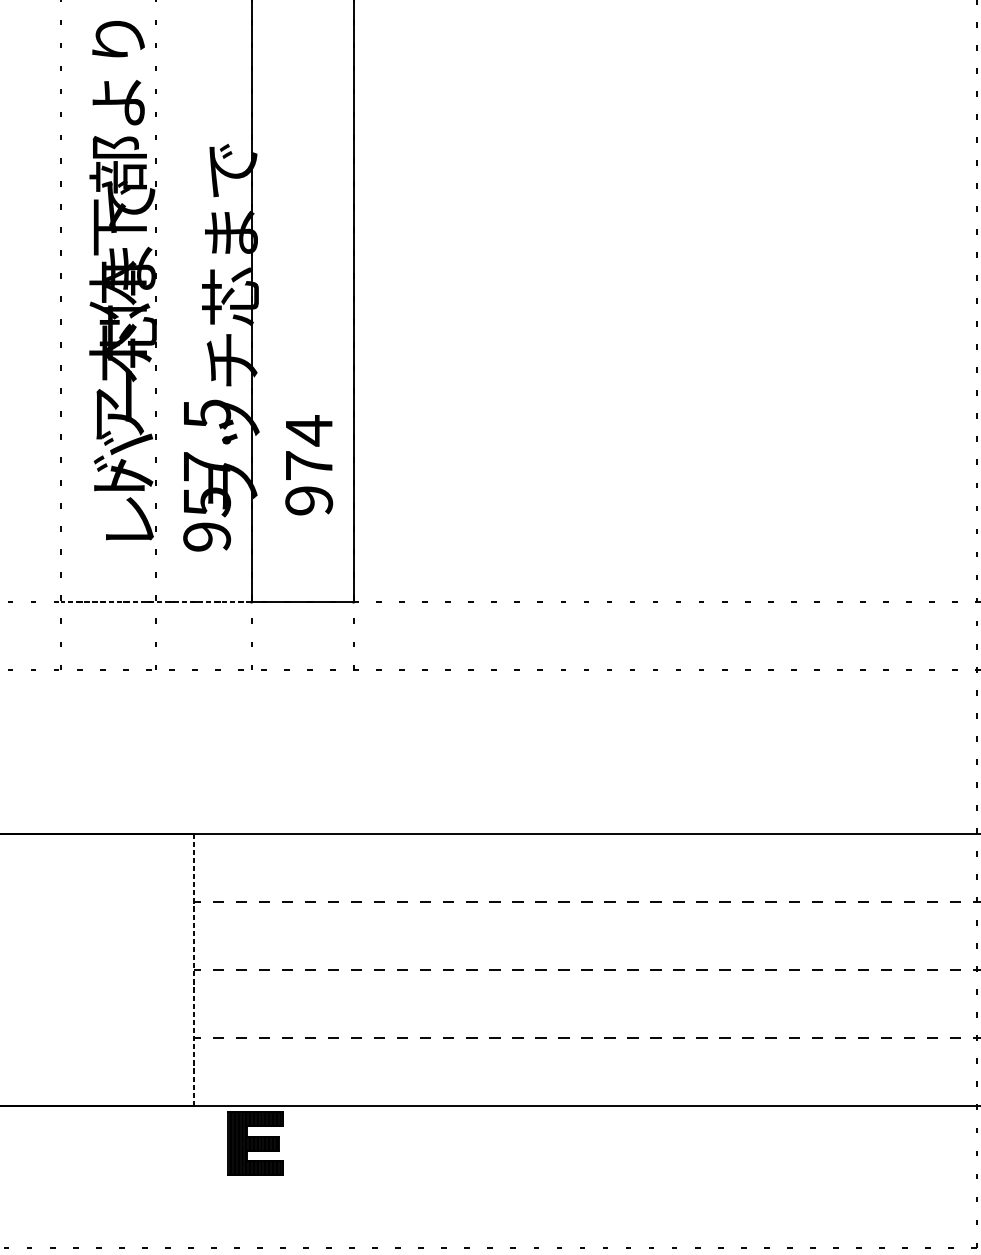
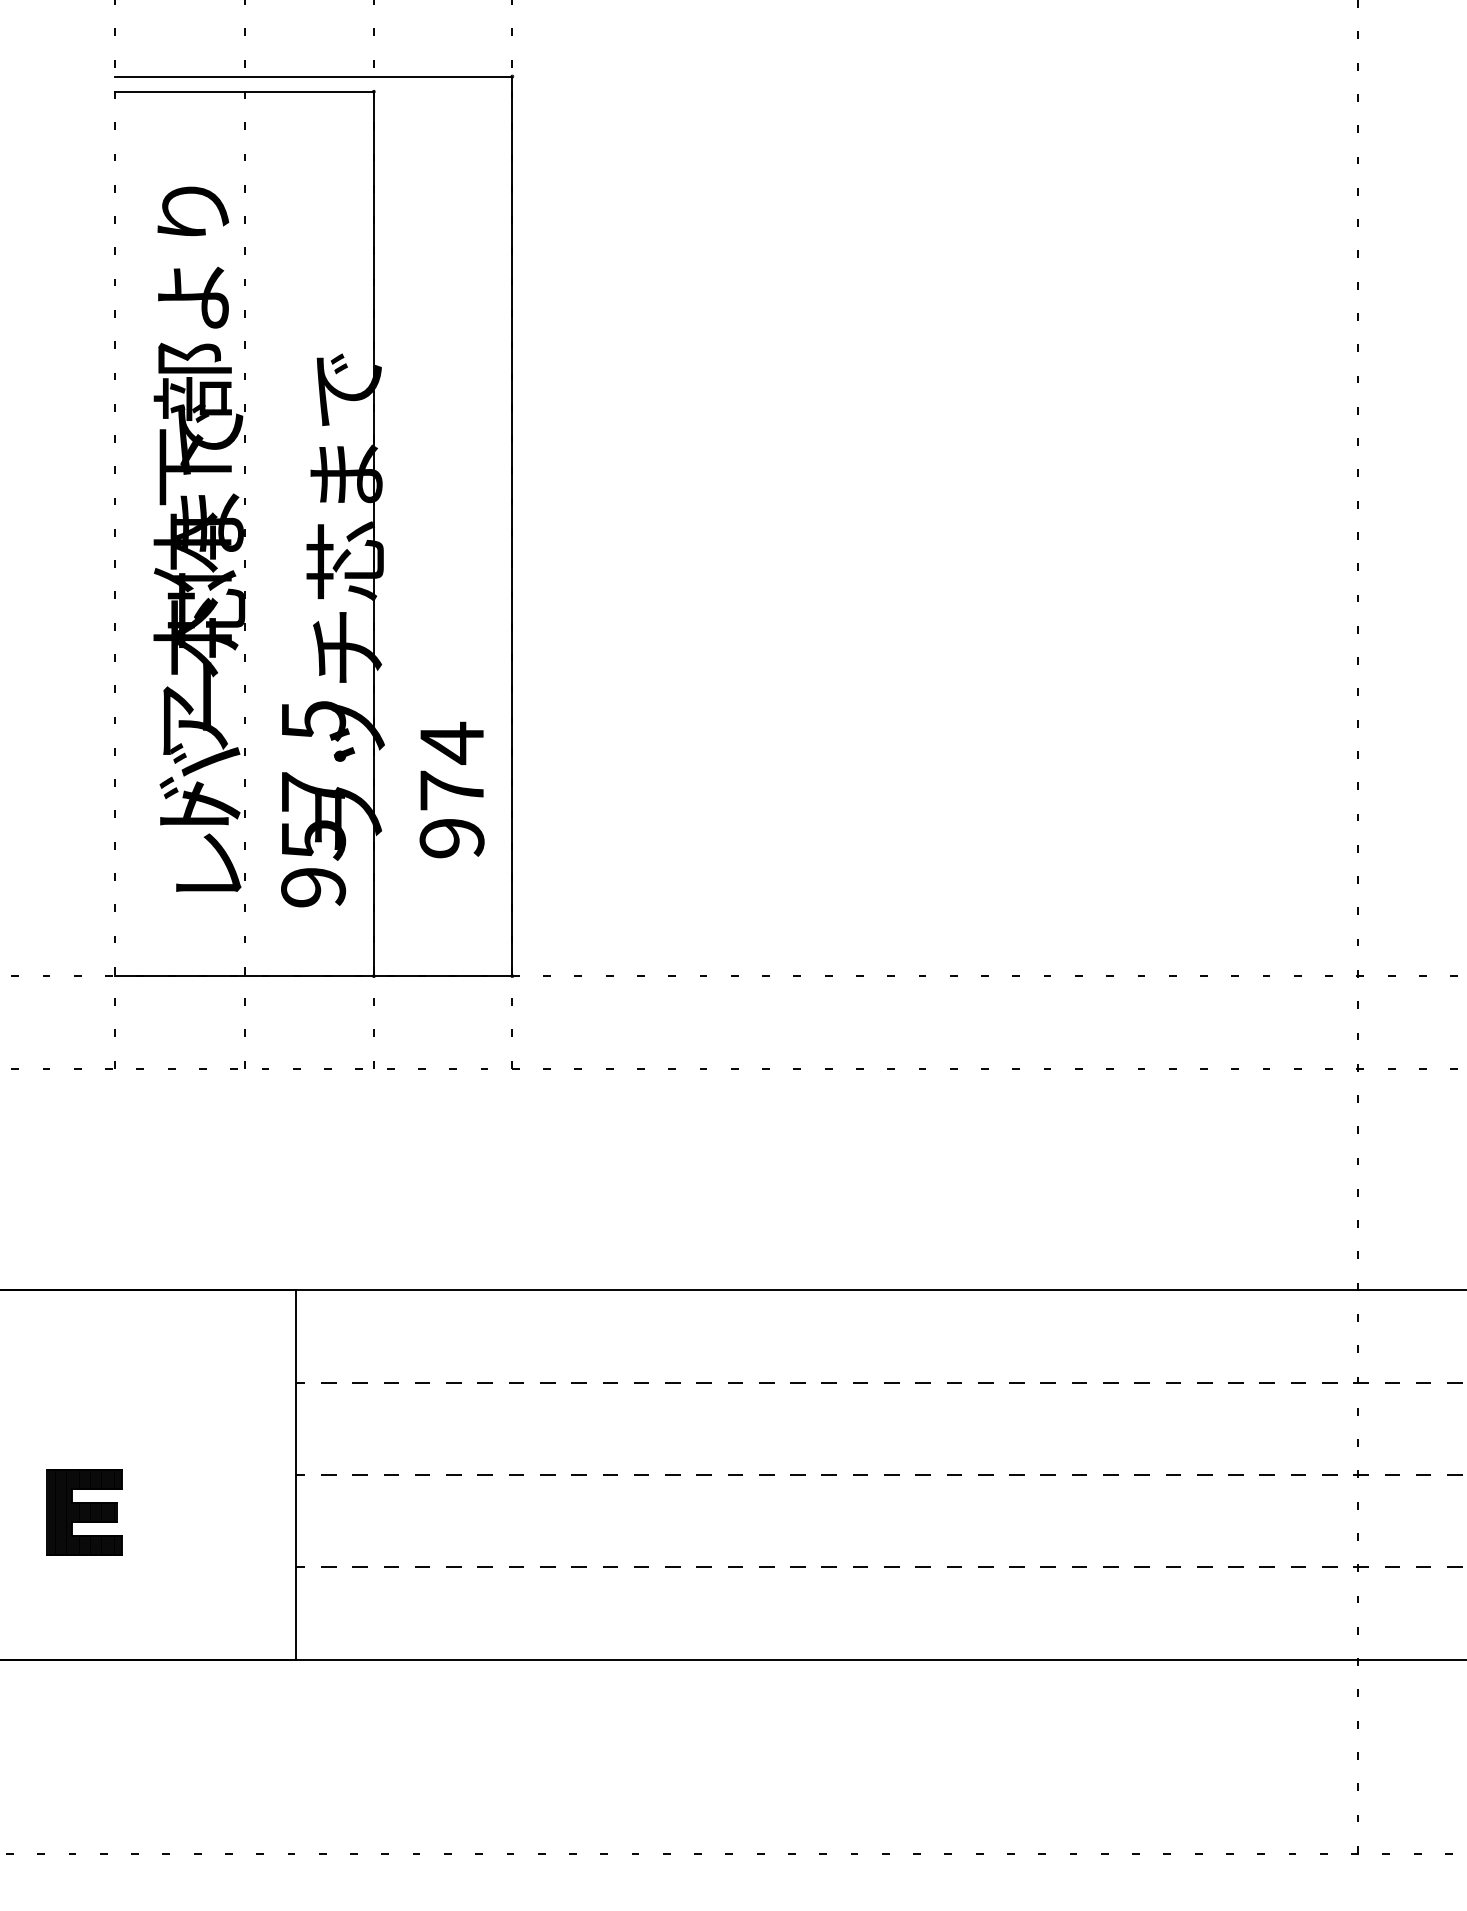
line: (156, 602) -> (244, 976), dashed -> solid
line: (194, 969) -> (296, 1474), dashed -> solid
part: (255, 1143) -> (84, 1512), moved

